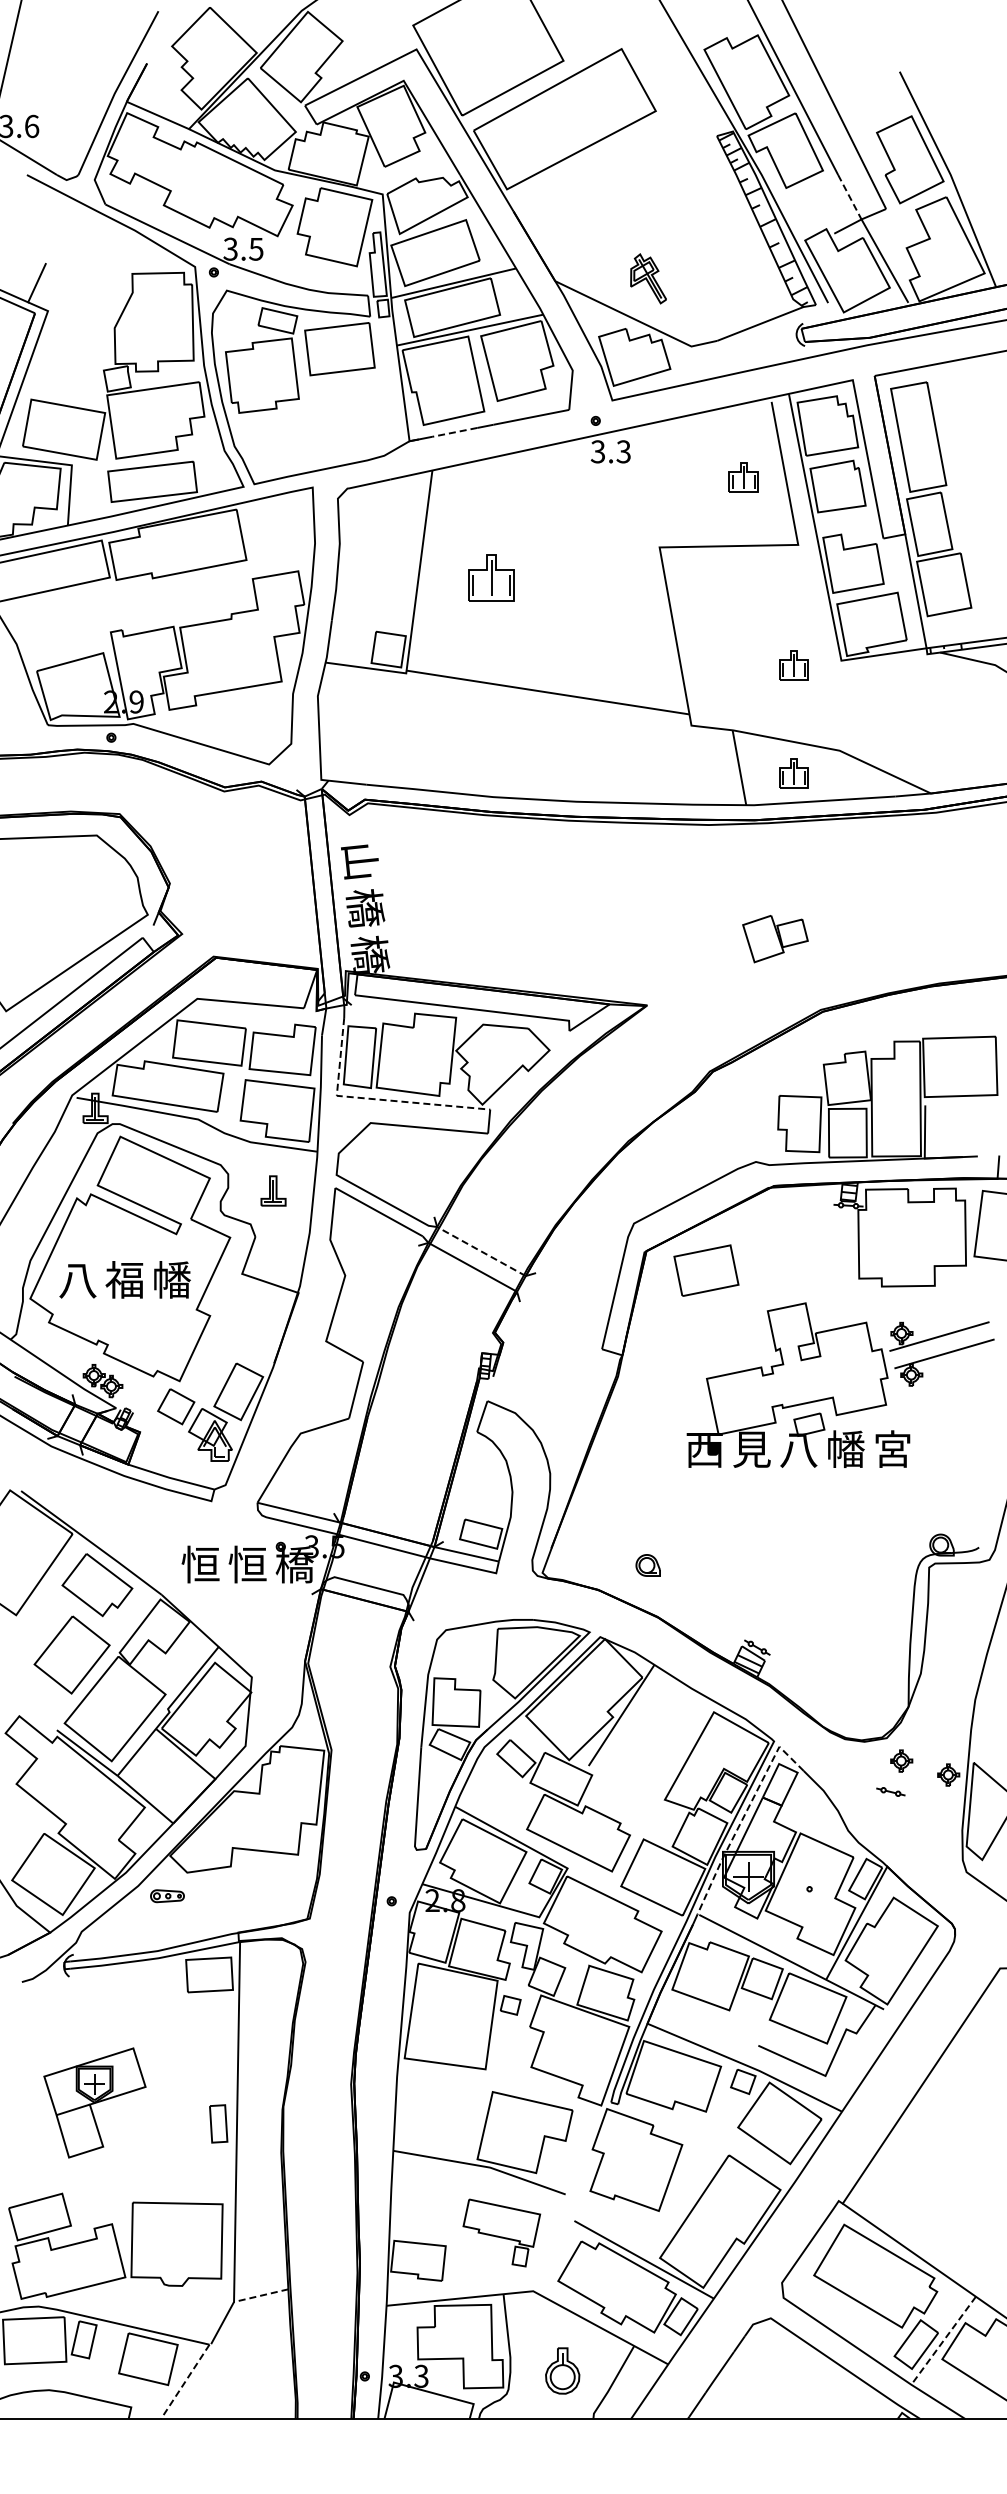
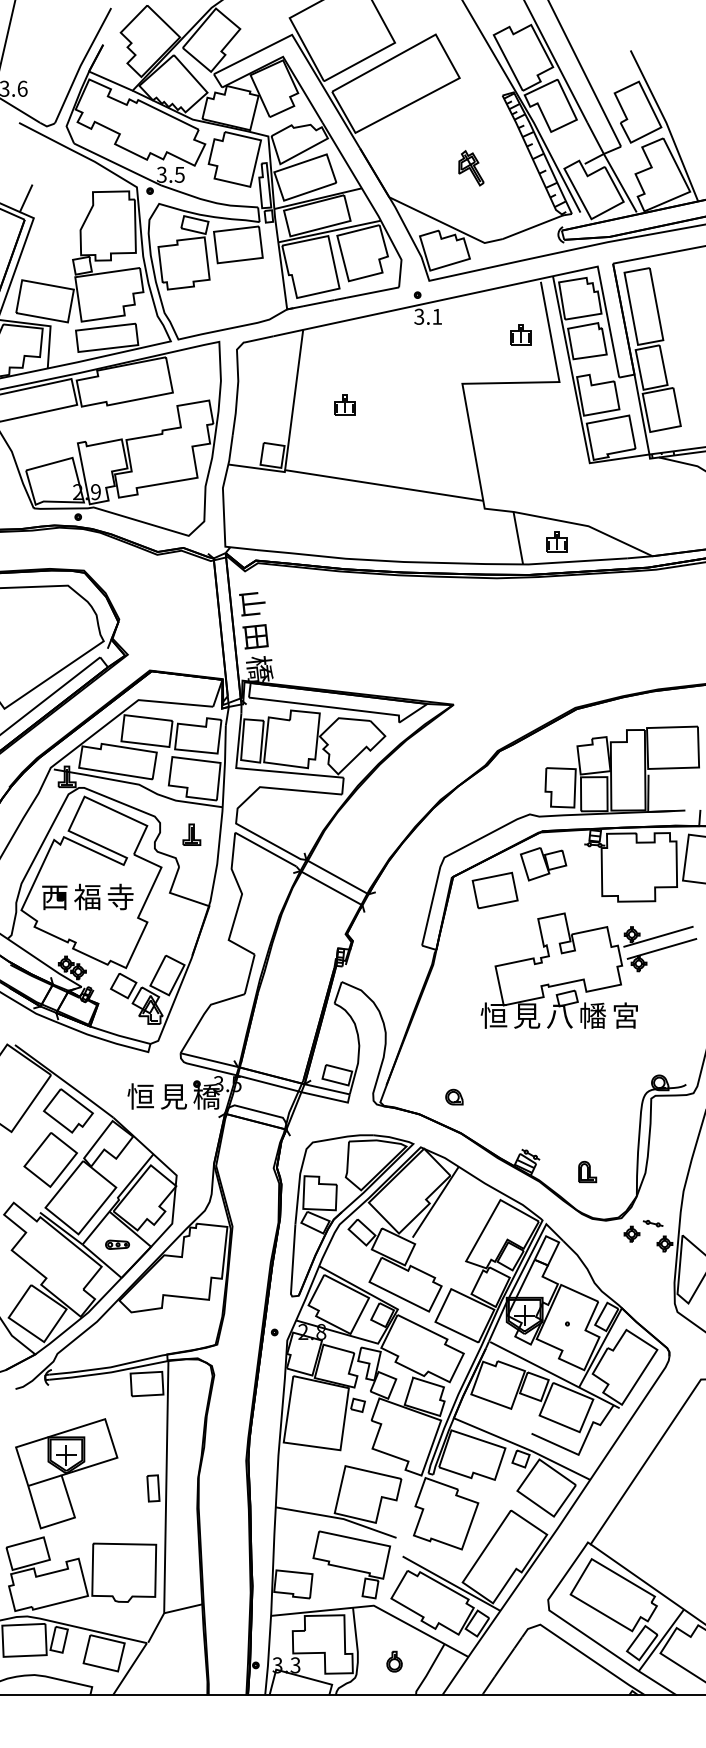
line: (850, 197) -> (596, 138), dashed -> solid
part: (648, 278) -> (471, 168), moved
line: (454, 432) -> (318, 303), dashed -> solid
text: (623, 451) -> (437, 316), 3.3 -> 3.1
part: (491, 578) -> (344, 405), size x0.62
part: (793, 665) -> (556, 466), removed
text: (365, 908) -> (256, 636), 橋 -> 田
part: (775, 939) -> (543, 864), moved
line: (374, 1099) -> (262, 770), dashed -> solid
line: (481, 1251) -> (337, 877), dashed -> solid
text: (171, 1279) -> (120, 896), 幡 -> 寺
text: (77, 1280) -> (54, 897), 八 -> 西
text: (704, 1448) -> (493, 1015), 西 -> 恒
text: (247, 1564) -> (173, 1096), 恒 -> 見
part: (838, 1671) -> (587, 1171), added
part: (890, 1791) -> (652, 1223), moved
line: (745, 1814) -> (522, 1271), dashed -> solid
part: (167, 1896) -> (117, 1245), moved
part: (94, 2102) -> (66, 1473), size x1.43
part: (501, 2232) -> (351, 1564), size x1.43
line: (261, 2295) -> (183, 1608), dashed -> solid
line: (943, 2340) -> (661, 1640), dashed -> solid
part: (562, 2371) -> (394, 1661), size x0.62
line: (184, 2382) -> (129, 1669), dashed -> solid

